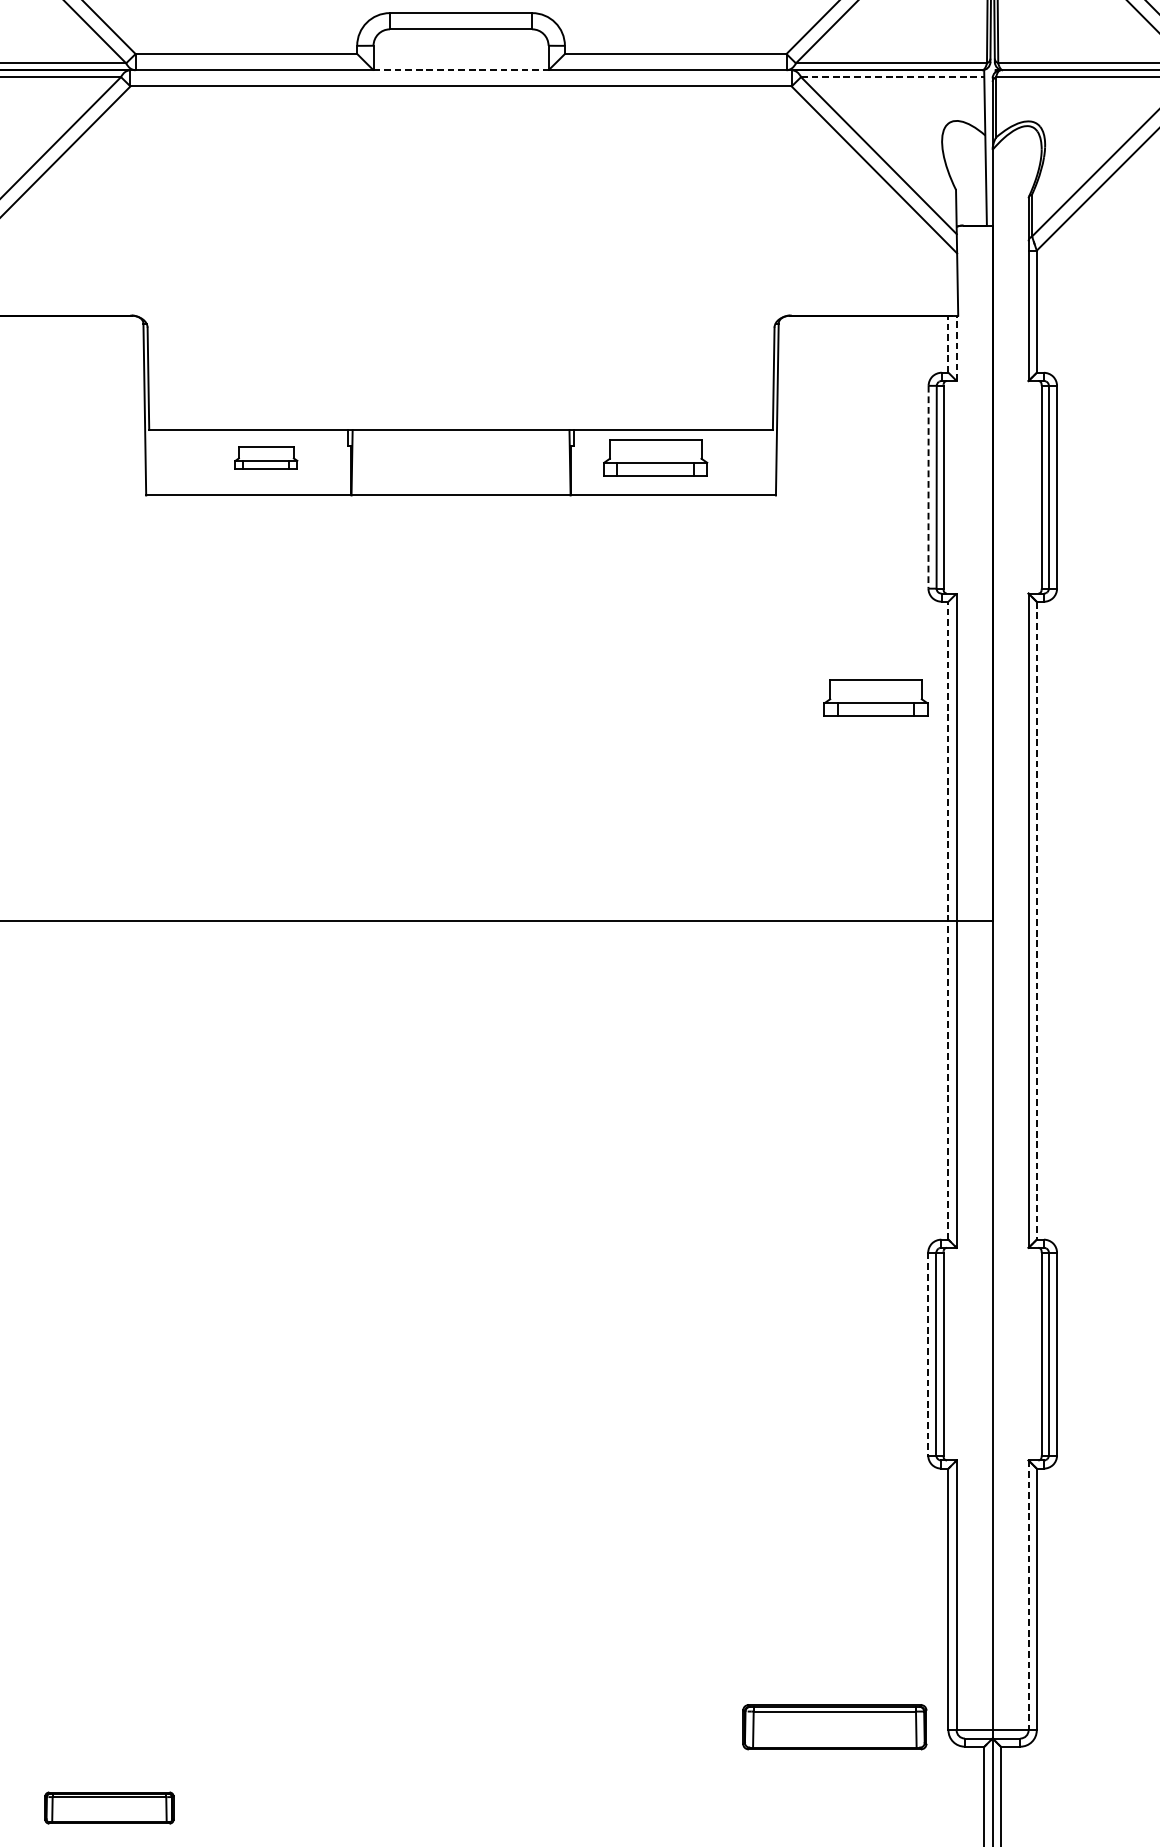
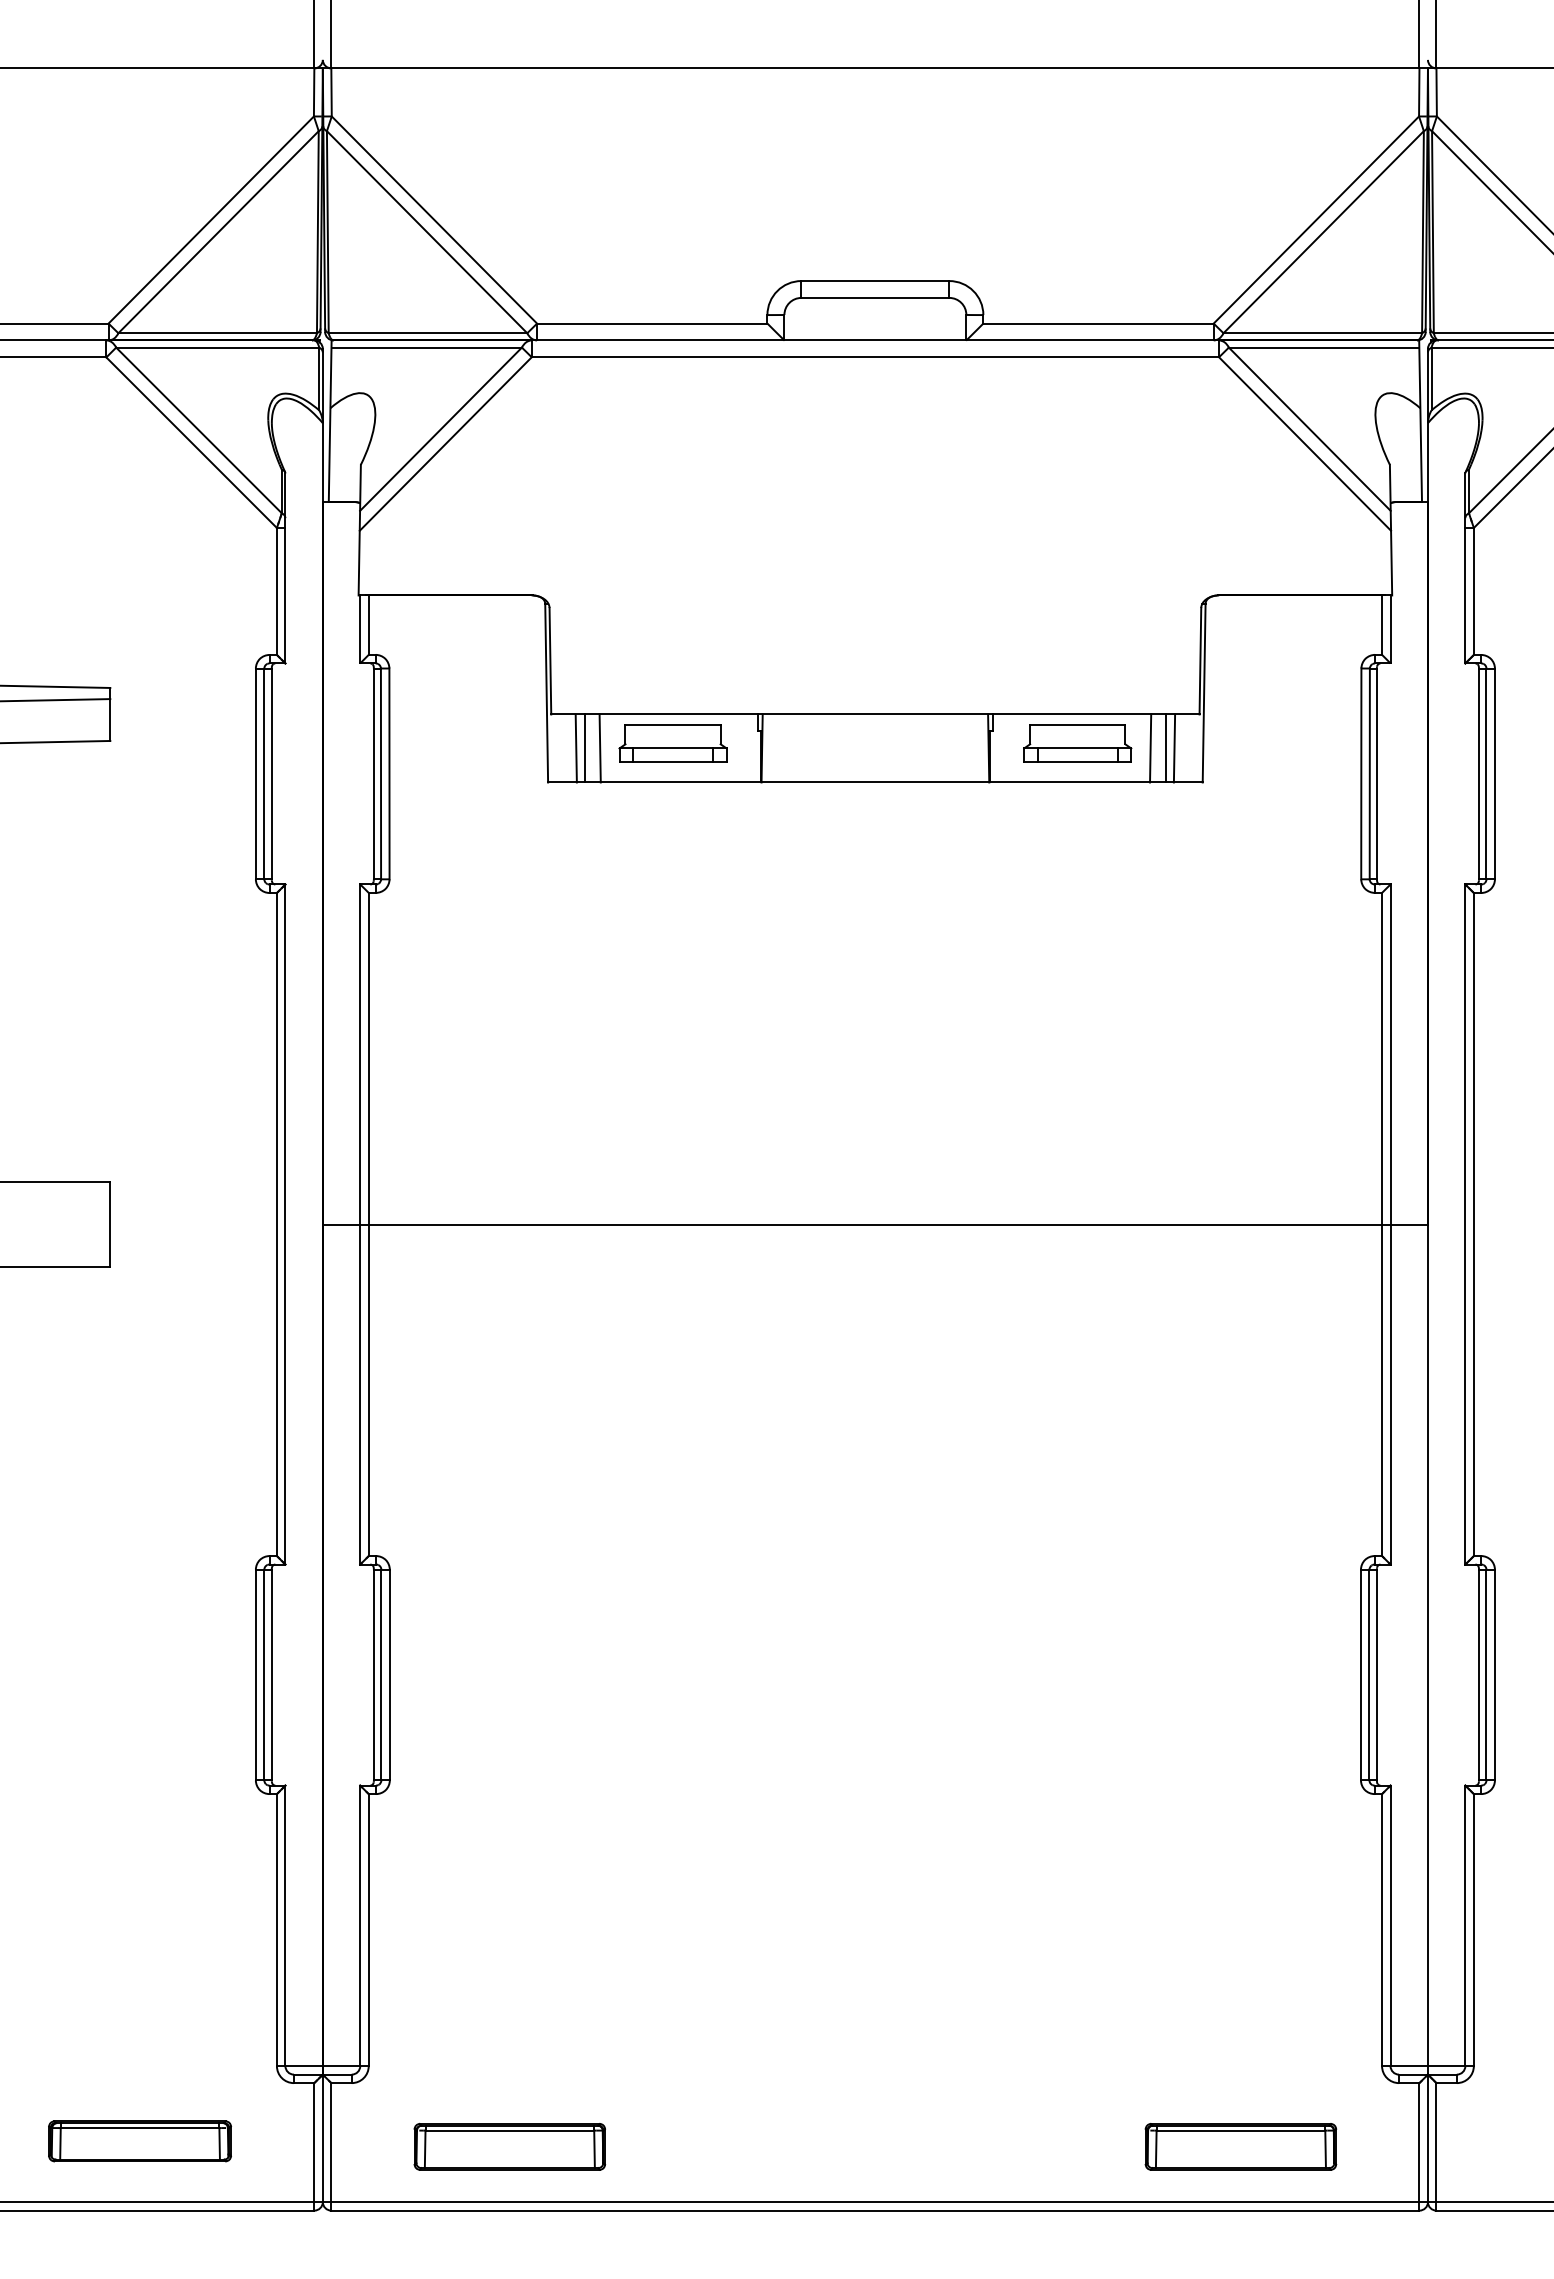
line: (461, 70) -> (875, 340), dashed -> solid
line: (893, 77) -> (1324, 347), dashed -> solid
line: (948, 344) -> (1382, 625), dashed -> solid
line: (956, 347) -> (1390, 628), dashed -> solid
part: (265, 457) -> (672, 743), size x1.67
line: (172, 462) -> (575, 748), added
line: (181, 462) -> (584, 748), added
line: (195, 462) -> (599, 748), added
line: (725, 462) -> (1150, 748), added
line: (741, 462) -> (1166, 748), added
line: (748, 462) -> (1174, 748), added
line: (928, 487) -> (1361, 774), dashed -> solid
part: (875, 698) -> (1306, 993), removed
line: (948, 920) -> (1382, 1224), dashed -> solid
line: (1036, 920) -> (1473, 1224), dashed -> solid
line: (927, 1354) -> (1360, 1675), dashed -> solid
line: (1028, 1596) -> (1465, 1926), dashed -> solid
part: (834, 1726) -> (1240, 2146), moved
part: (109, 1807) -> (509, 2146), size x1.43

